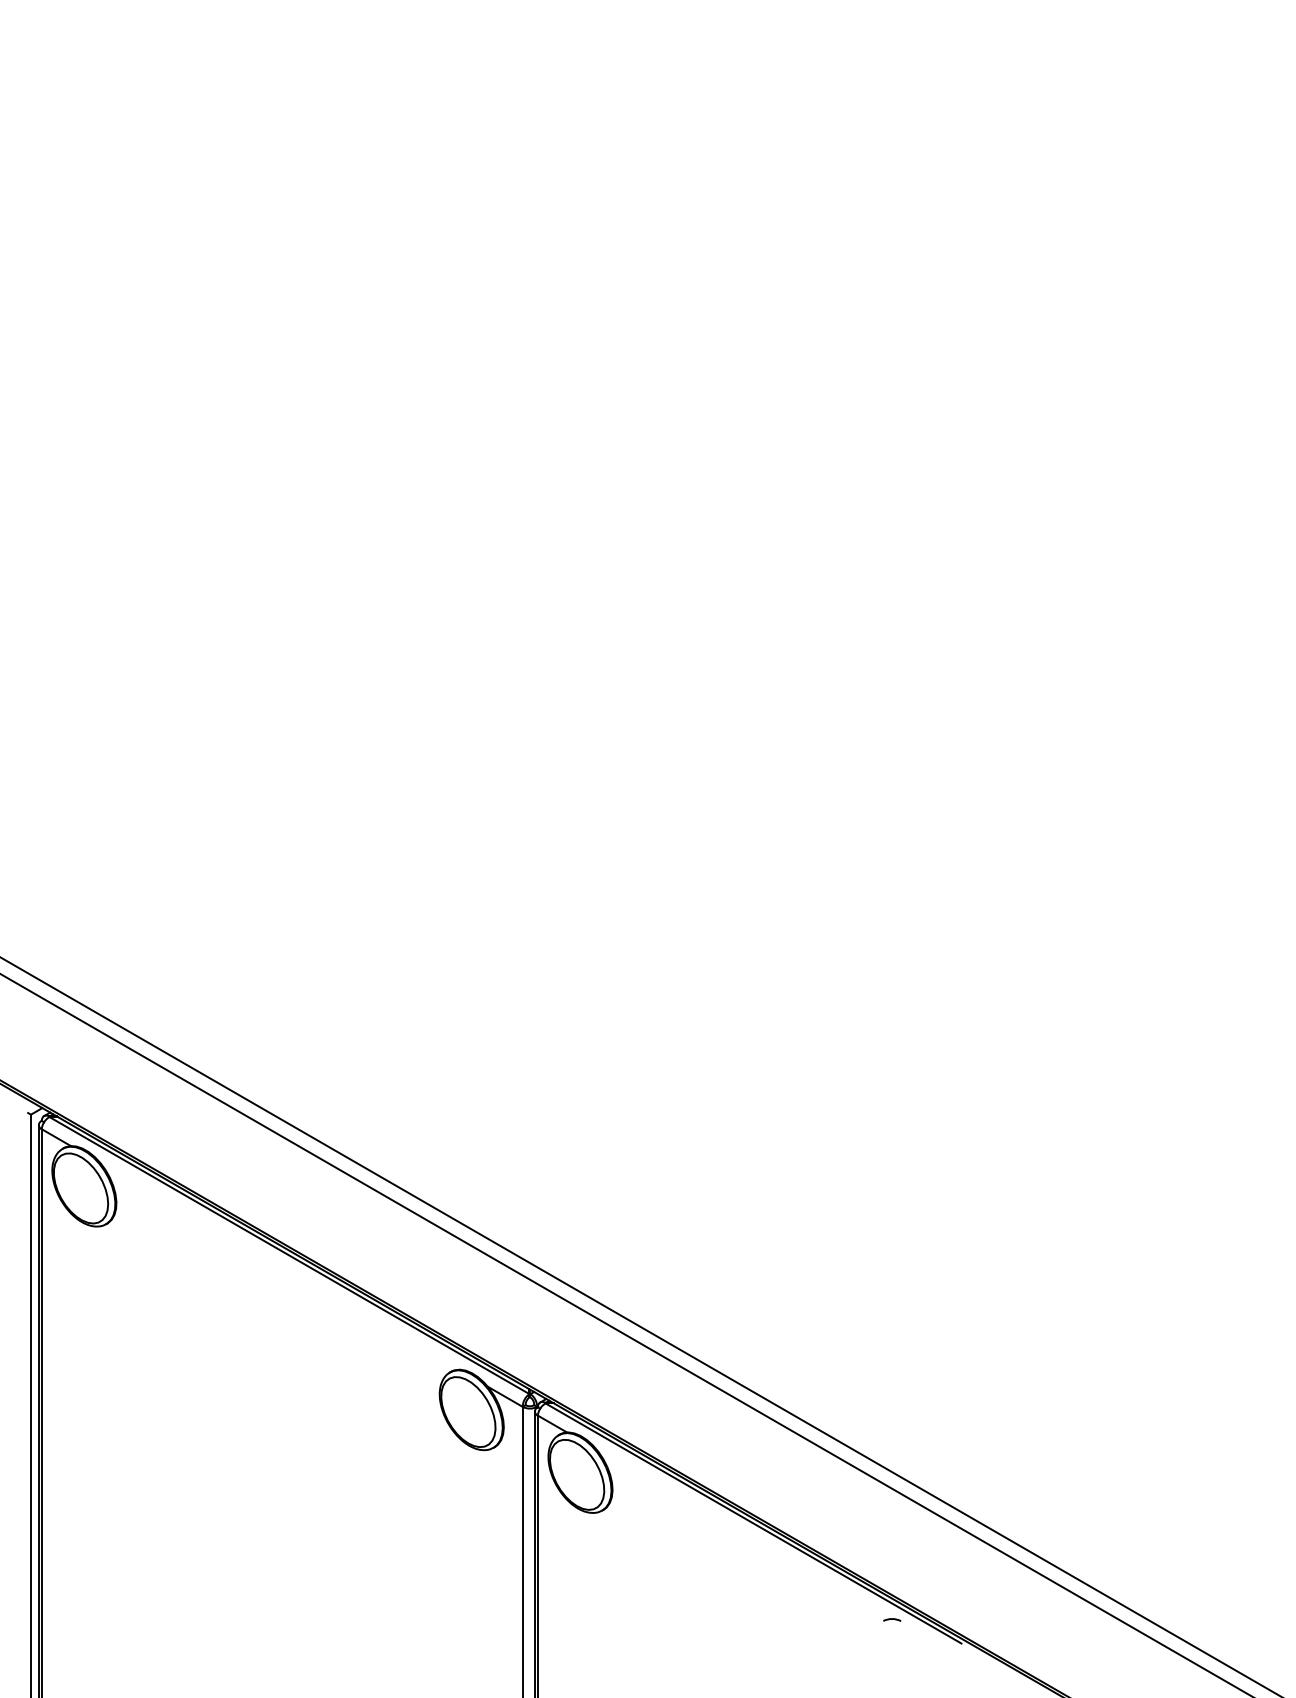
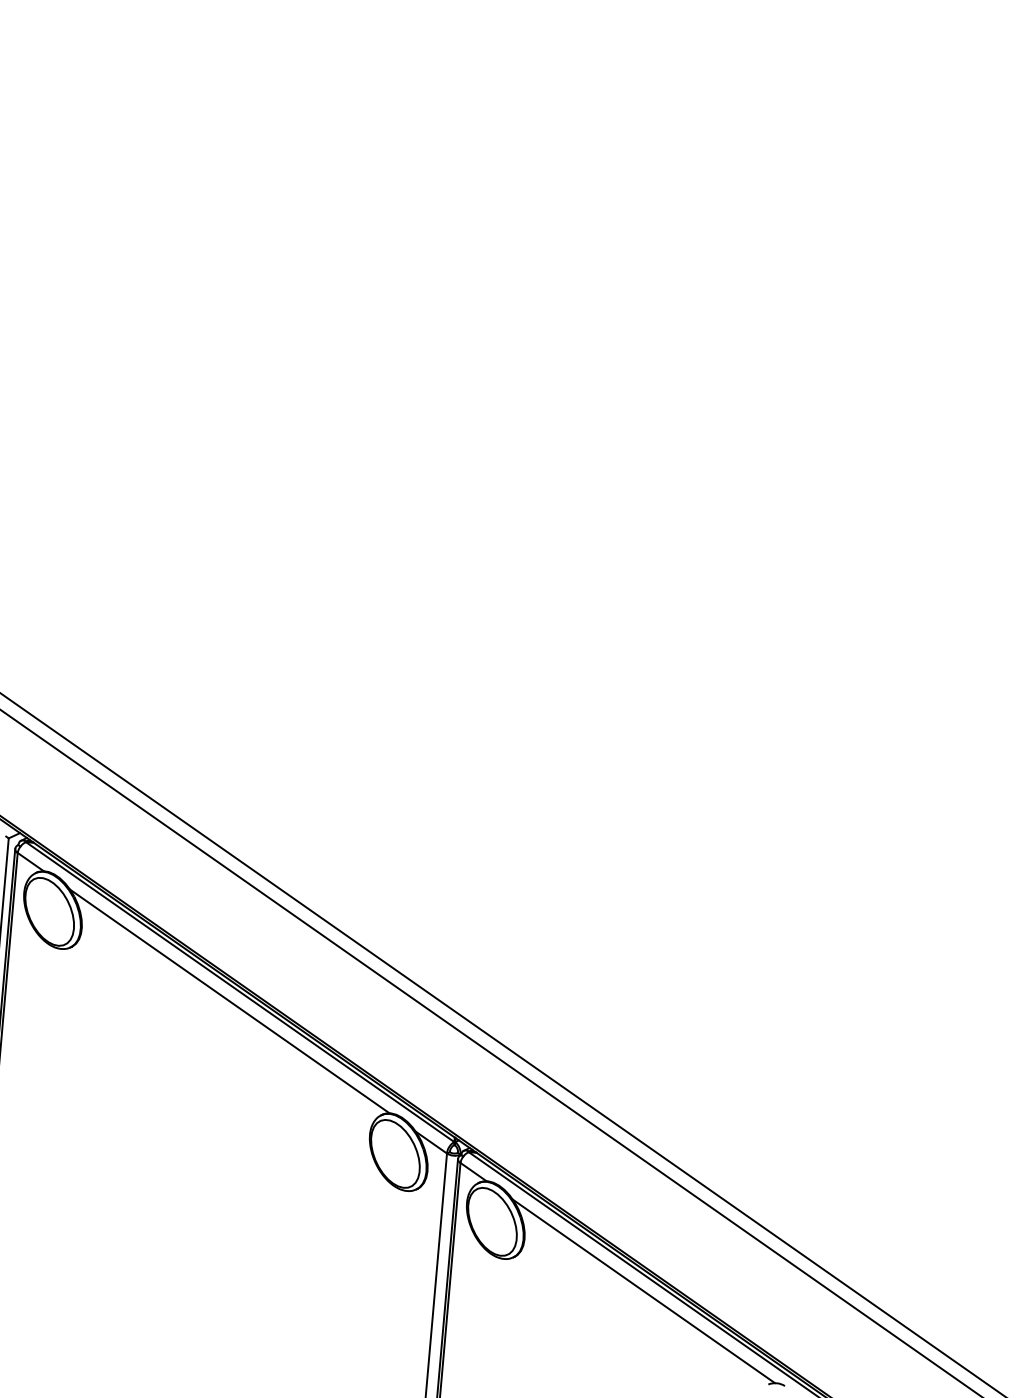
line: (279, 1266) -> (229, 1001), added
line: (743, 1534) -> (644, 1291), added

